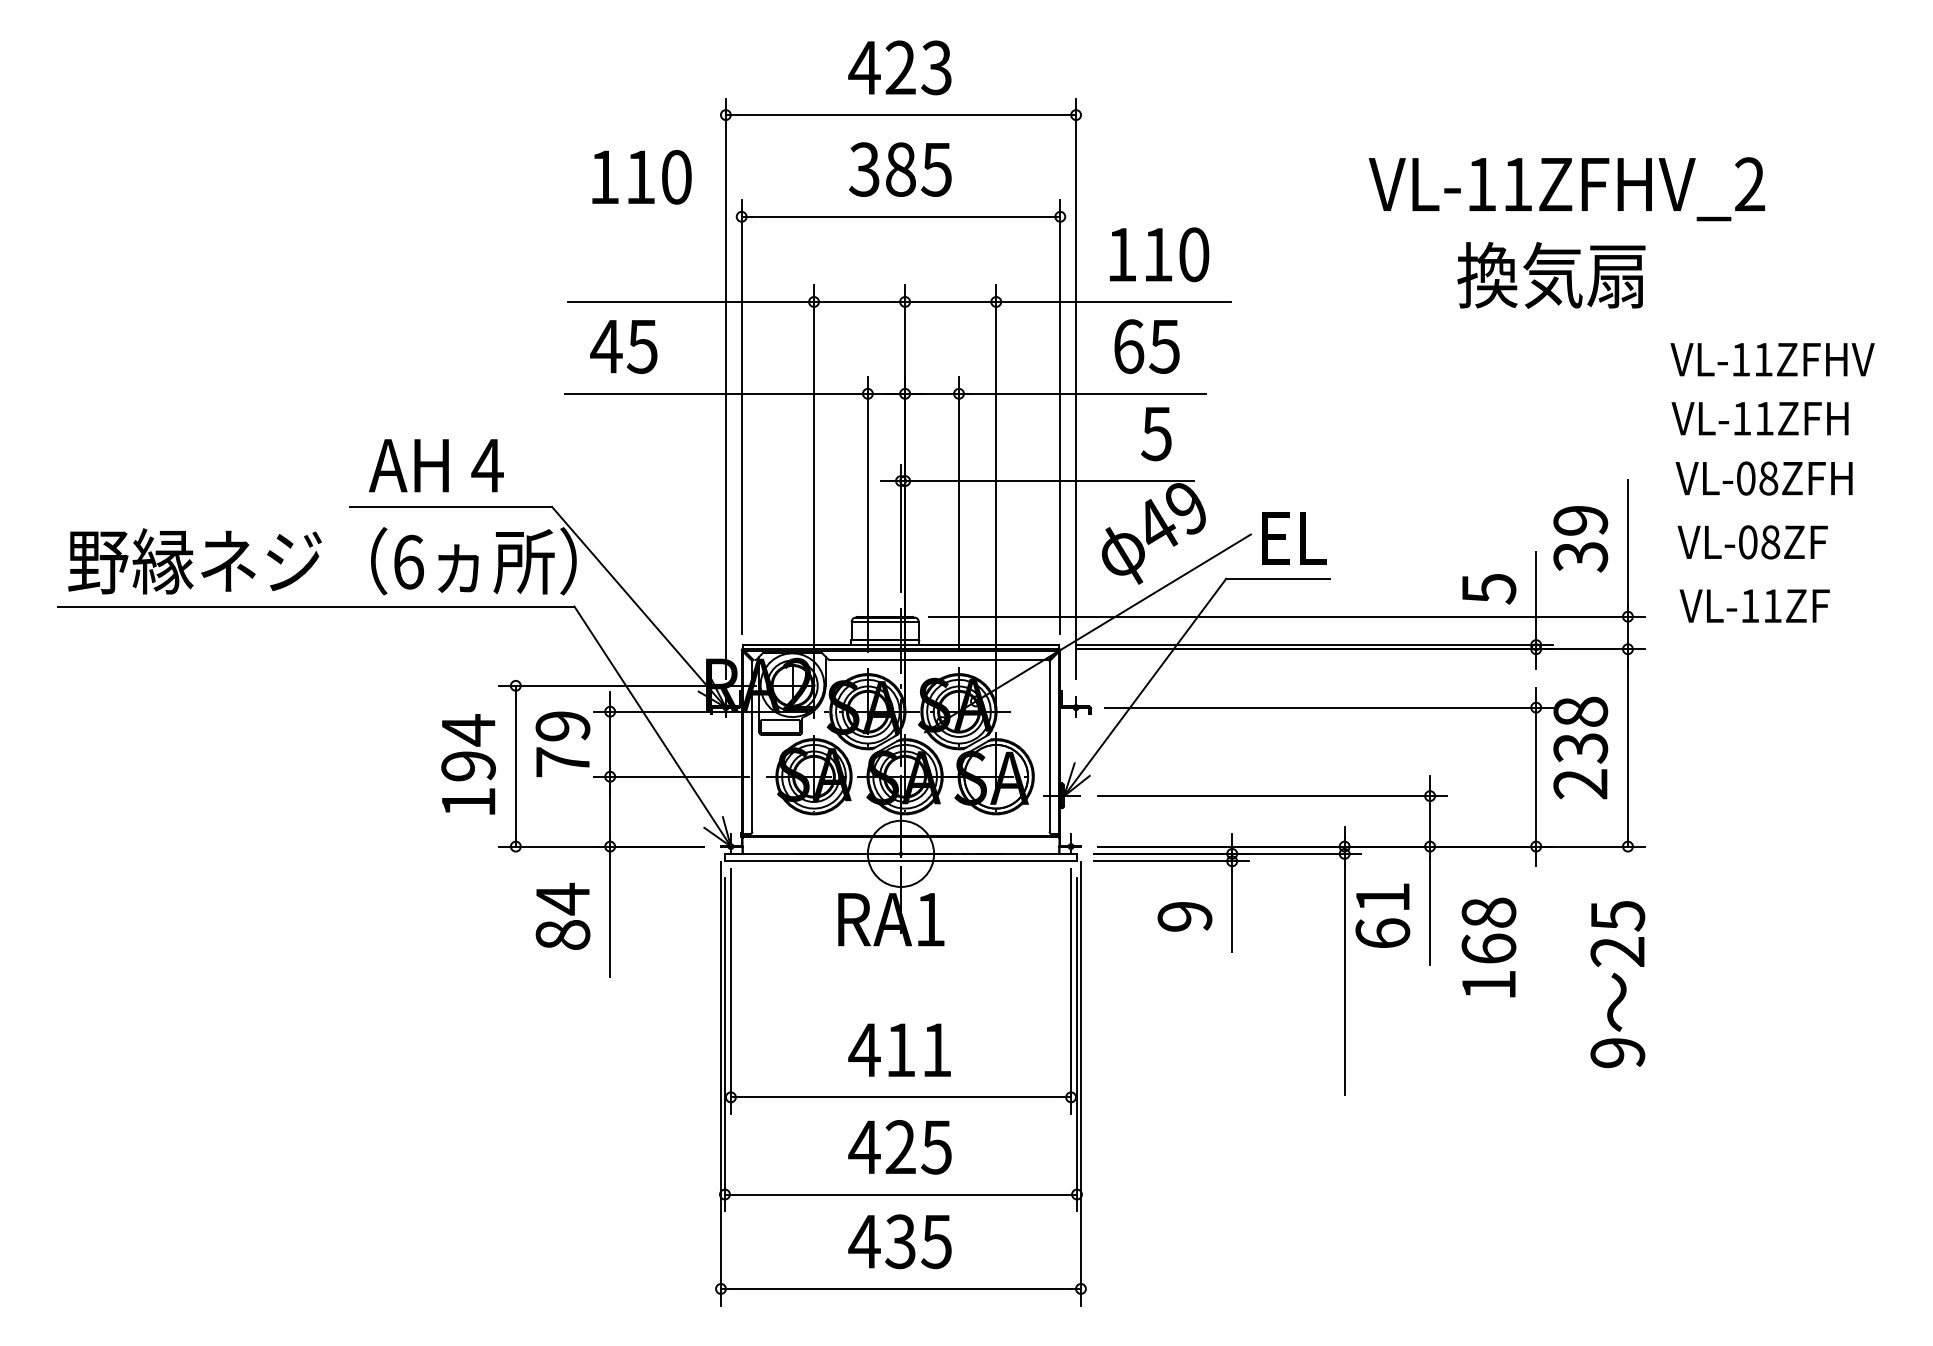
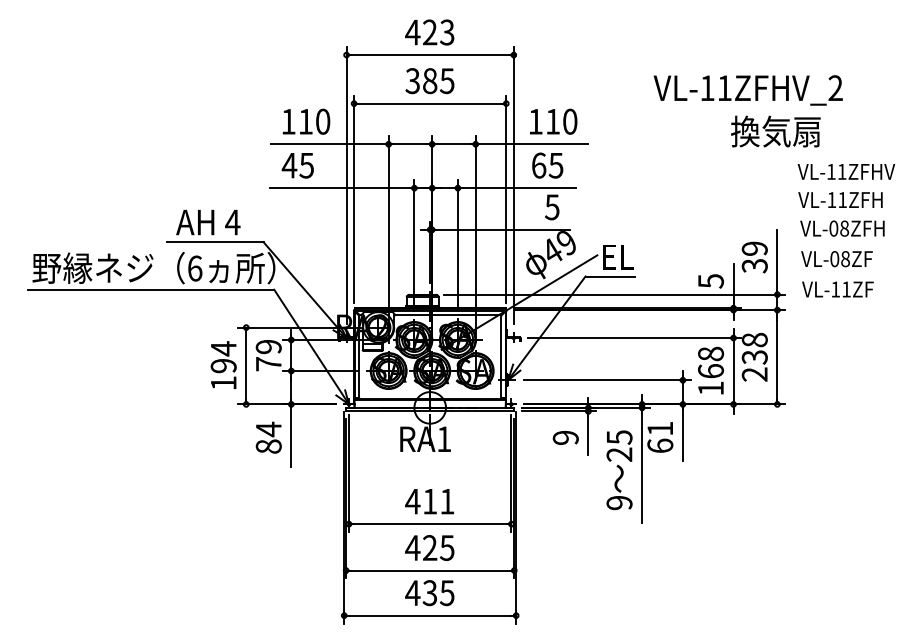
text: (641, 176) -> (306, 121), moved
text: (1550, 275) -> (775, 131), moved
text: (1487, 947) -> (710, 370), moved
text: (1617, 985) -> (619, 470), moved

